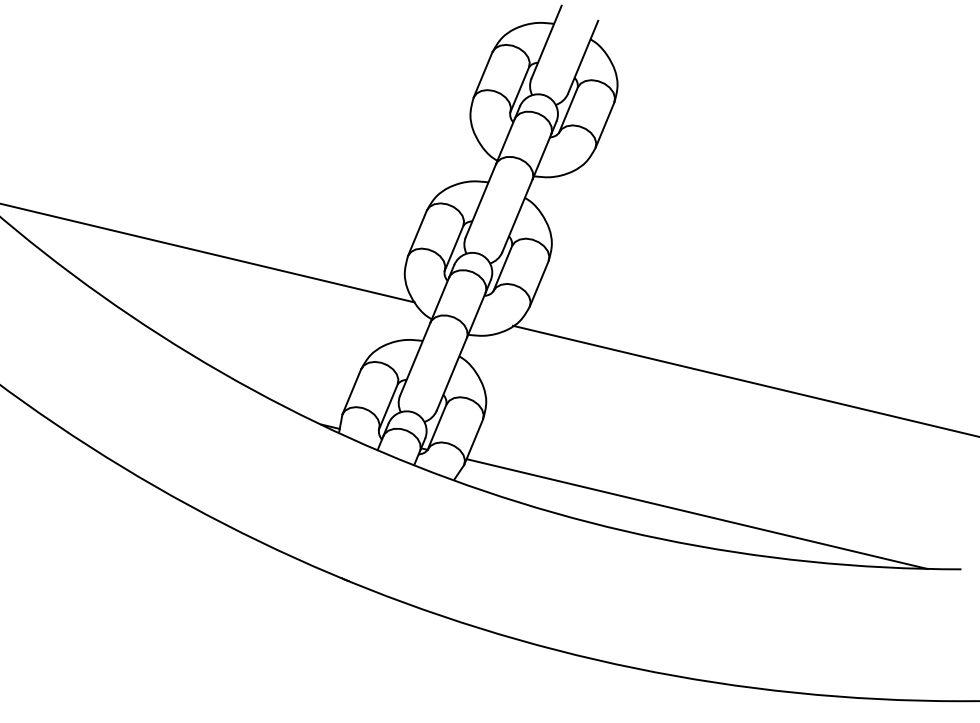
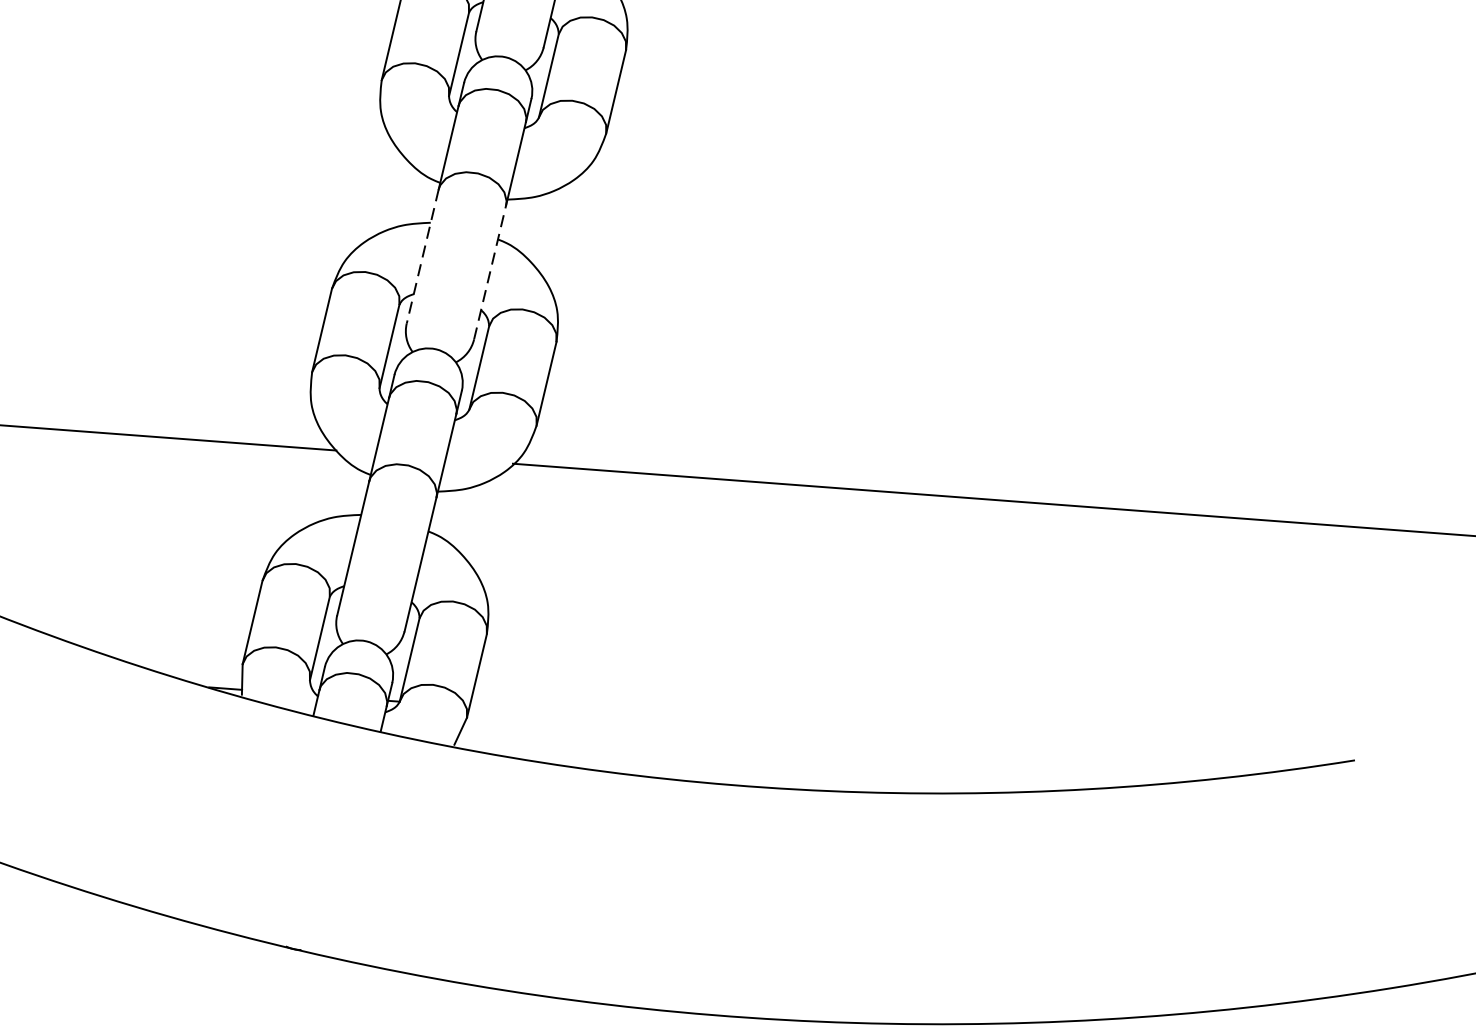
line: (480, 201) -> (422, 257), solid -> dashed
line: (517, 215) -> (490, 271), solid -> dashed
line: (696, 514) -> (882, 738), removed

